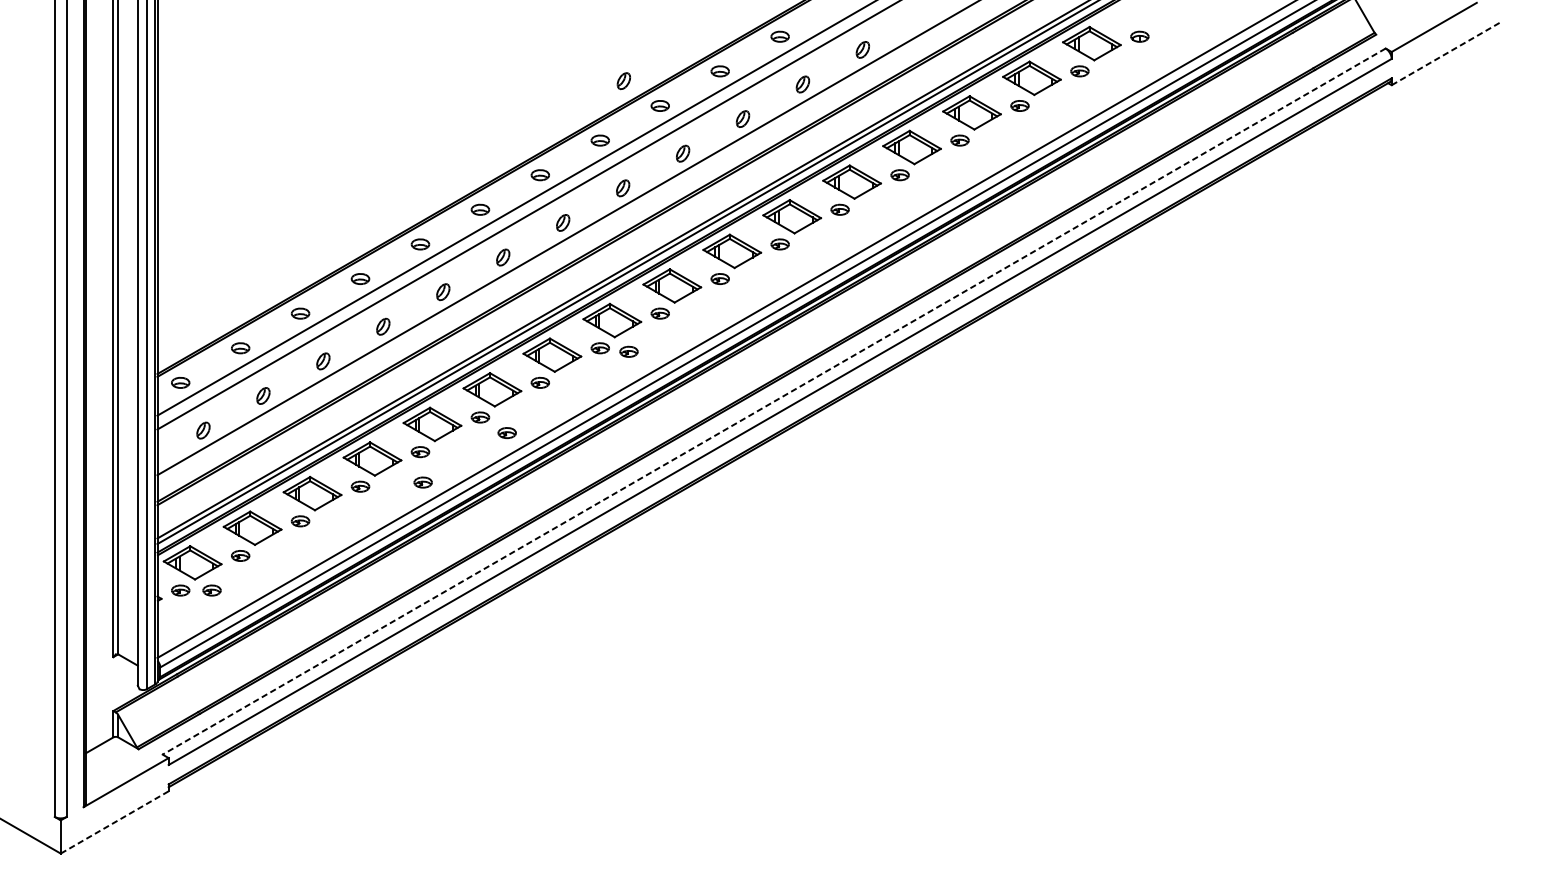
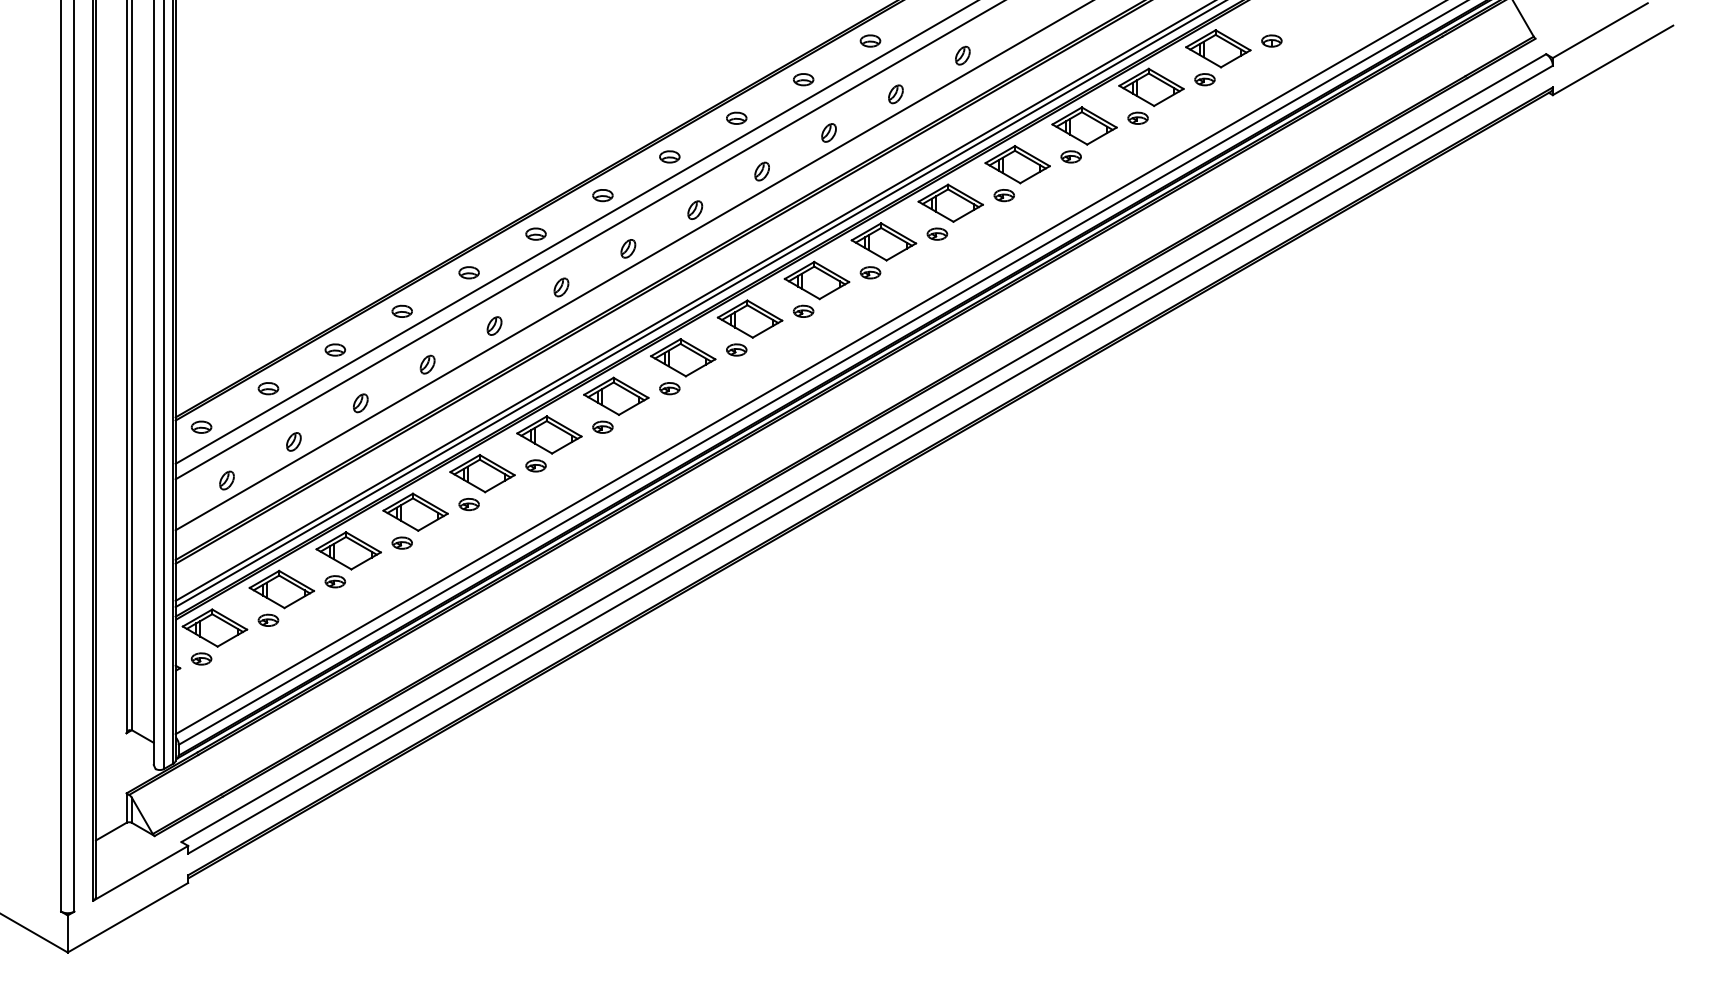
line: (1446, 54) -> (1613, 60), dashed -> solid
part: (623, 81) -> (695, 90), removed
part: (628, 351) -> (701, 392), removed
line: (773, 401) -> (863, 448), dashed -> solid
part: (506, 432) -> (565, 482), removed
part: (422, 482) -> (471, 538), removed
part: (211, 590) -> (236, 658), removed
line: (114, 822) -> (127, 917), dashed -> solid

